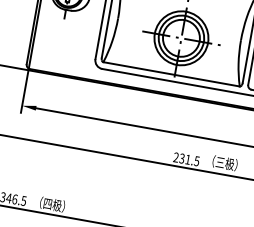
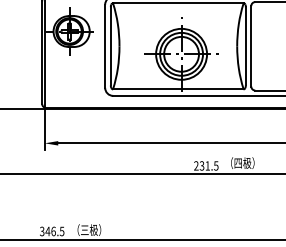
text: (220, 162) -> (238, 163), （三极） -> （四极）
text: (47, 204) -> (84, 230), （四极） -> （三极）

